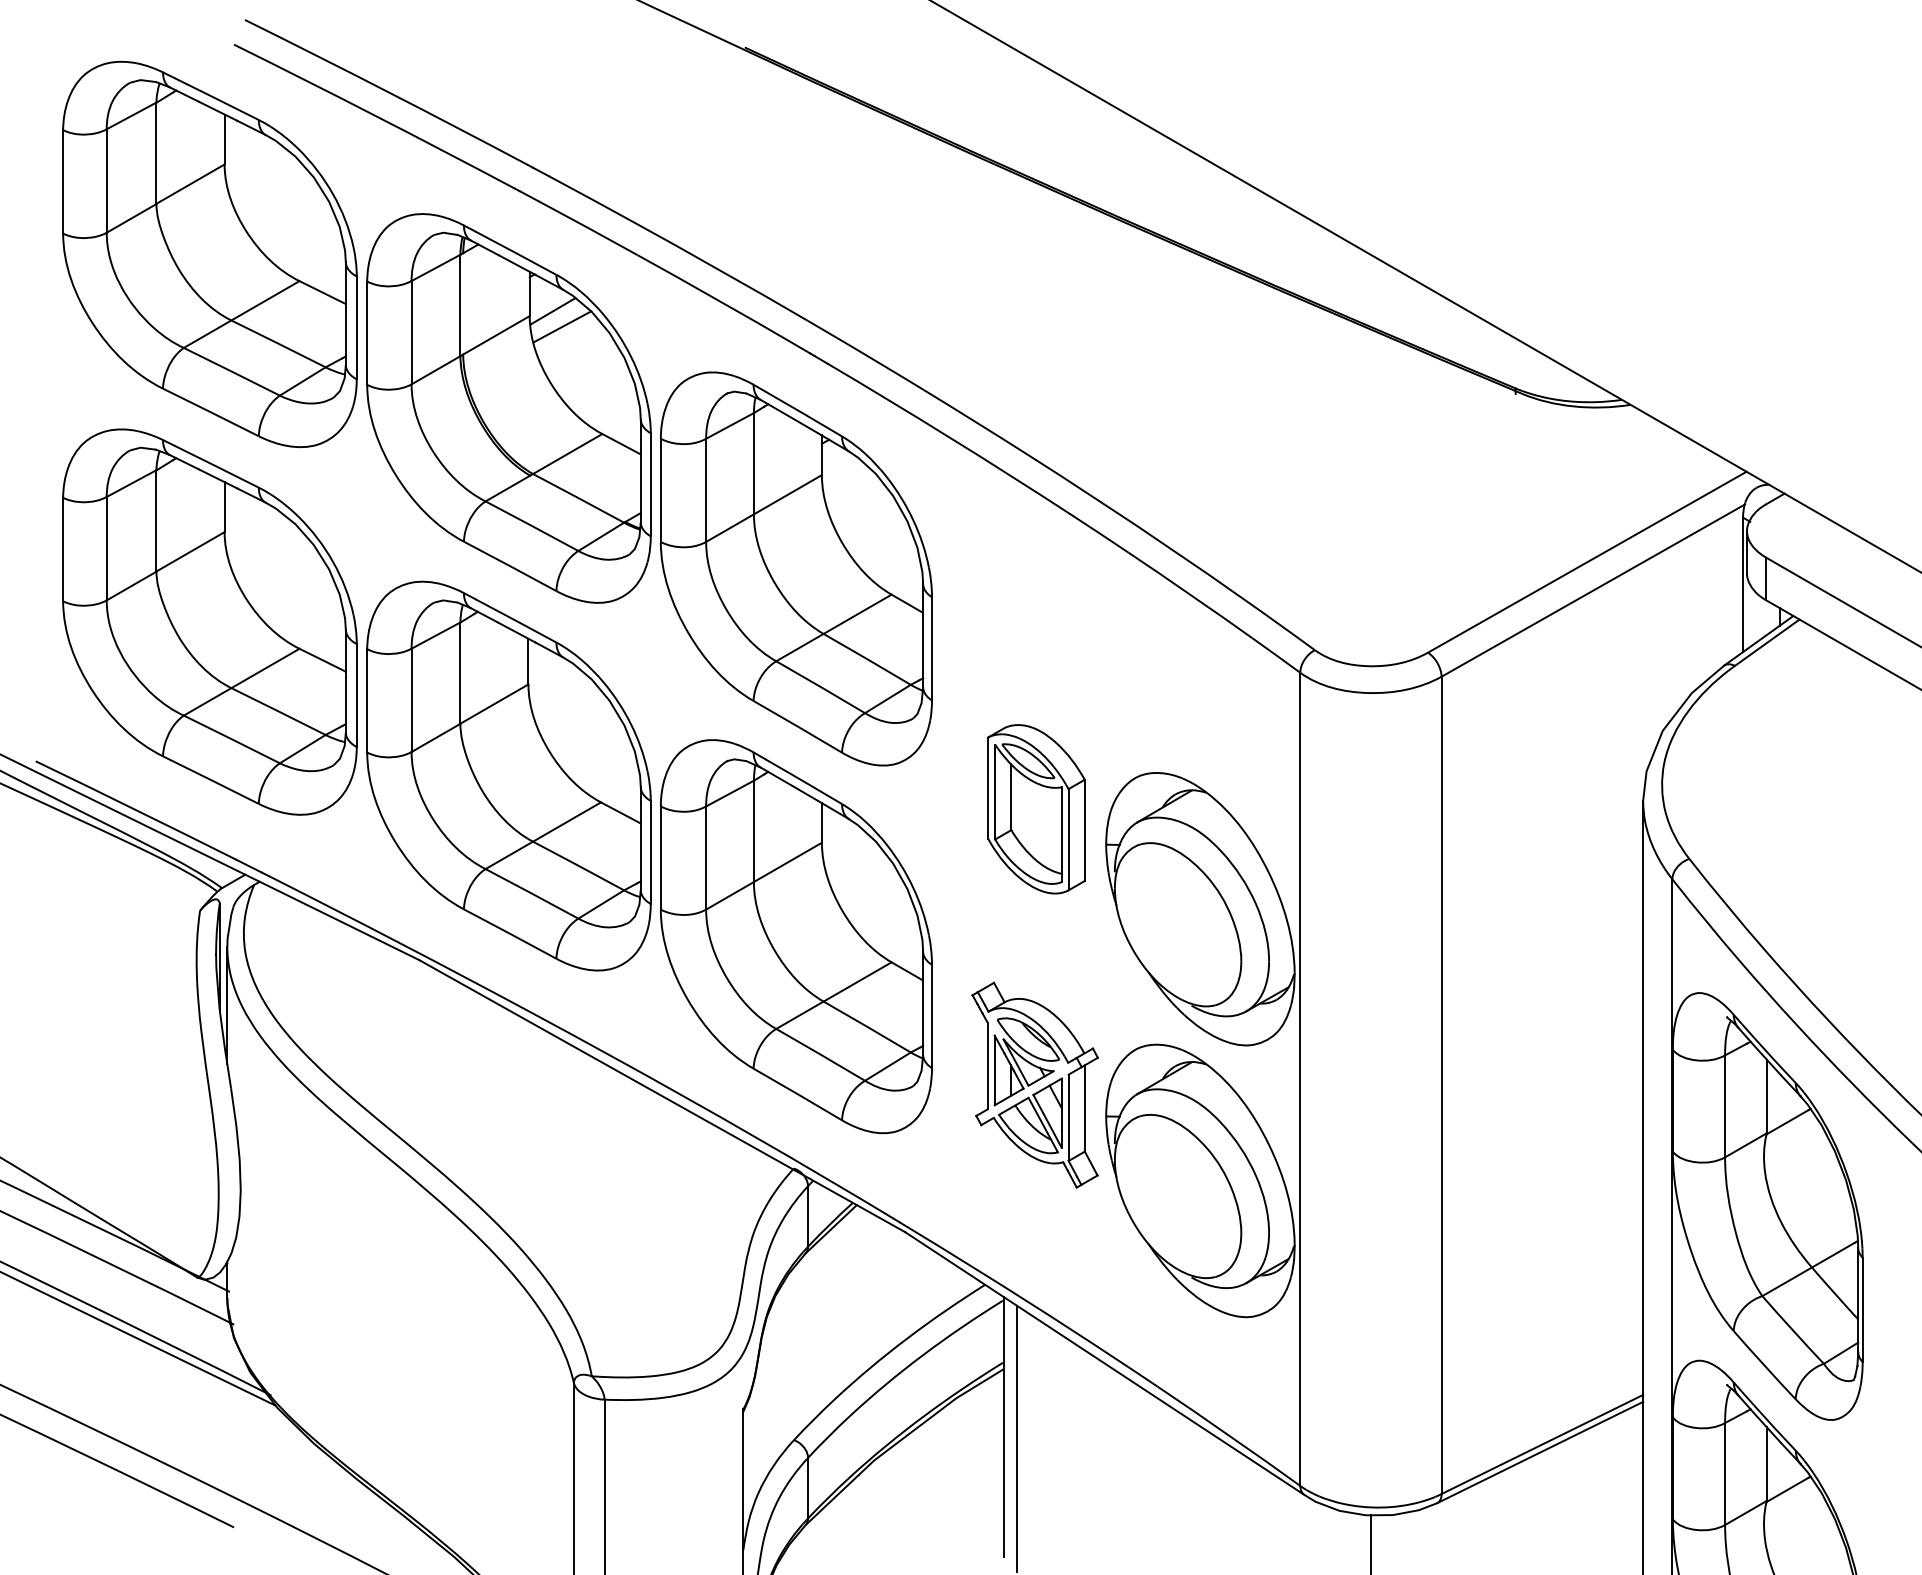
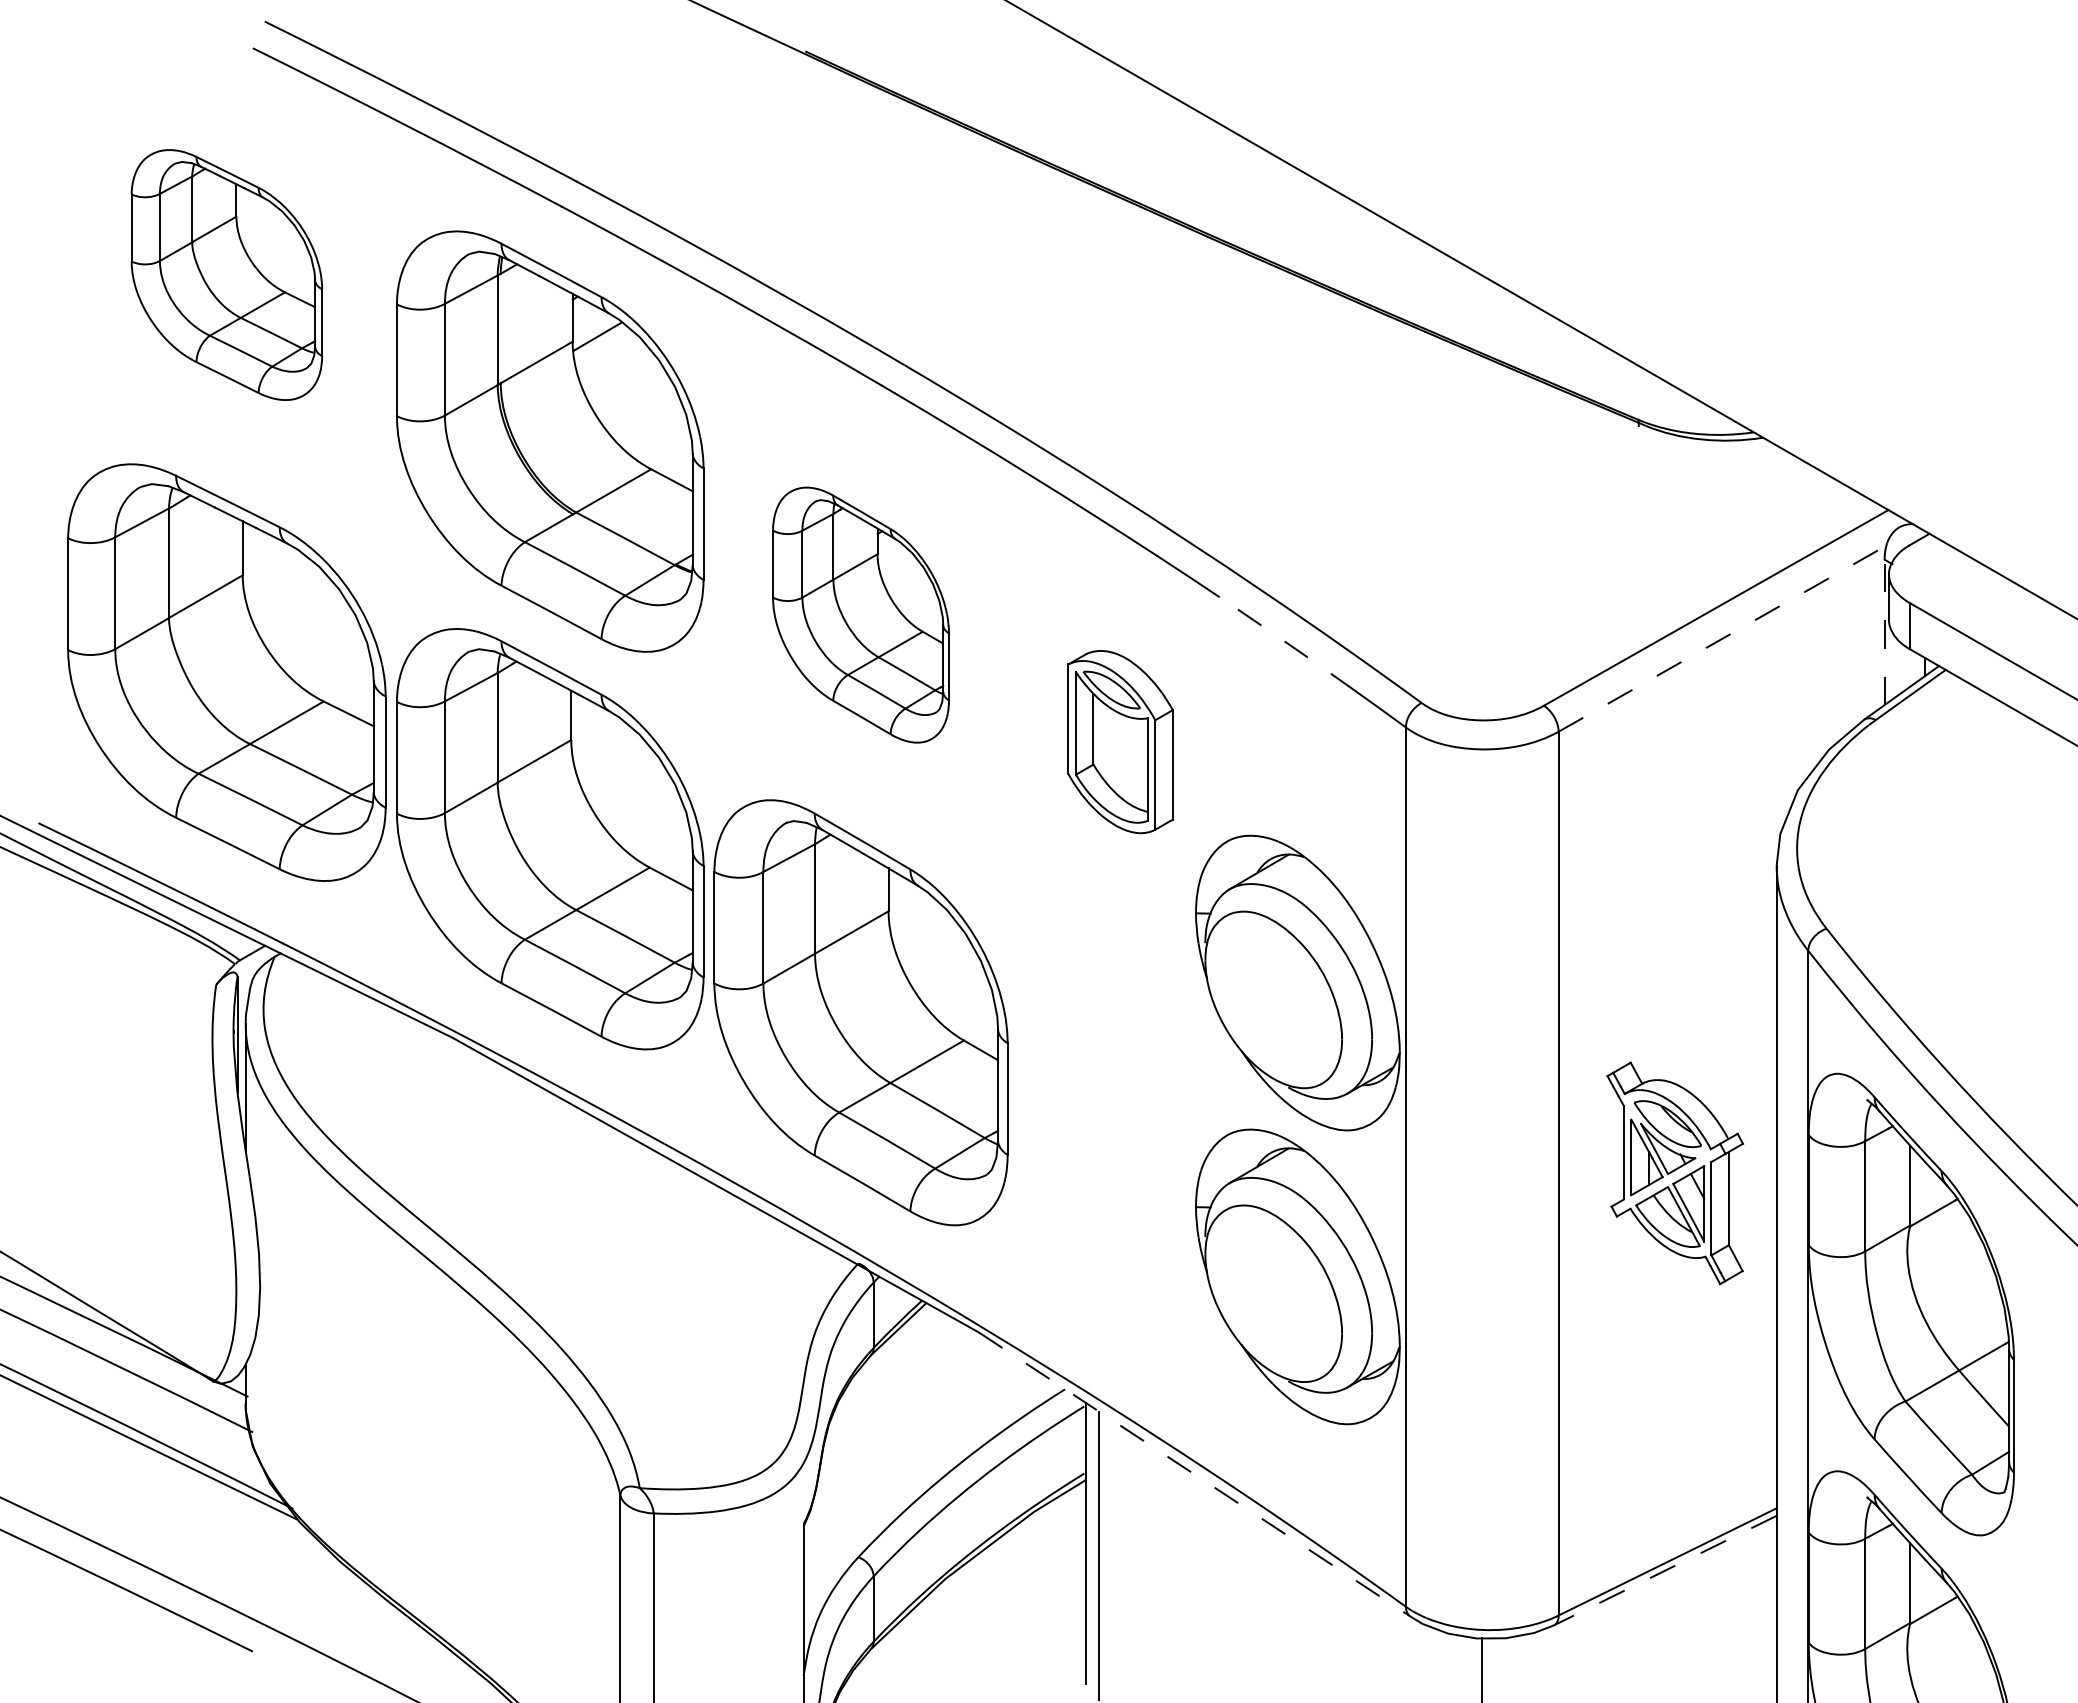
part: (209, 253) -> (226, 274), size x0.6
line: (561, 326) -> (607, 353), removed
part: (795, 568) -> (860, 614), size x0.6
line: (1742, 584) -> (1884, 632), solid -> dashed
line: (1593, 590) -> (1722, 638), solid -> dashed
arc: (1190, 595) -> (1287, 643), solid -> dashed
part: (1036, 809) -> (1120, 742), moved
part: (1035, 1085) -> (1675, 1173), moved
line: (1104, 1363) -> (1194, 1474), solid -> dashed
line: (1539, 1452) -> (1664, 1570), solid -> dashed

